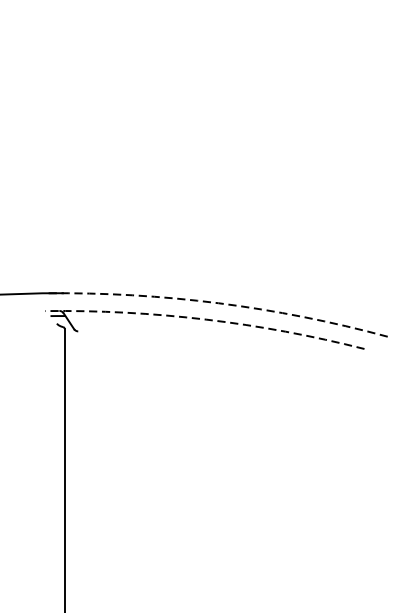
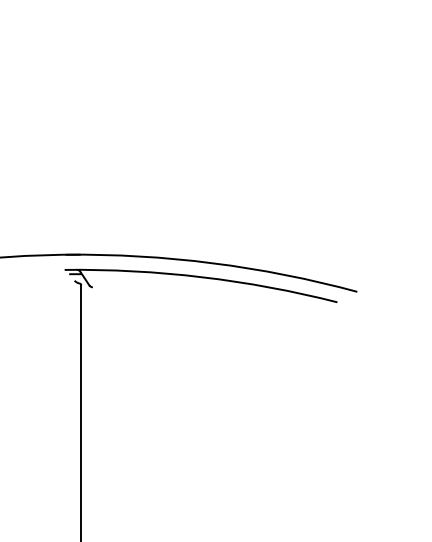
arc: (218, 303) -> (212, 263), dashed -> solid
arc: (206, 319) -> (202, 277), dashed -> solid

